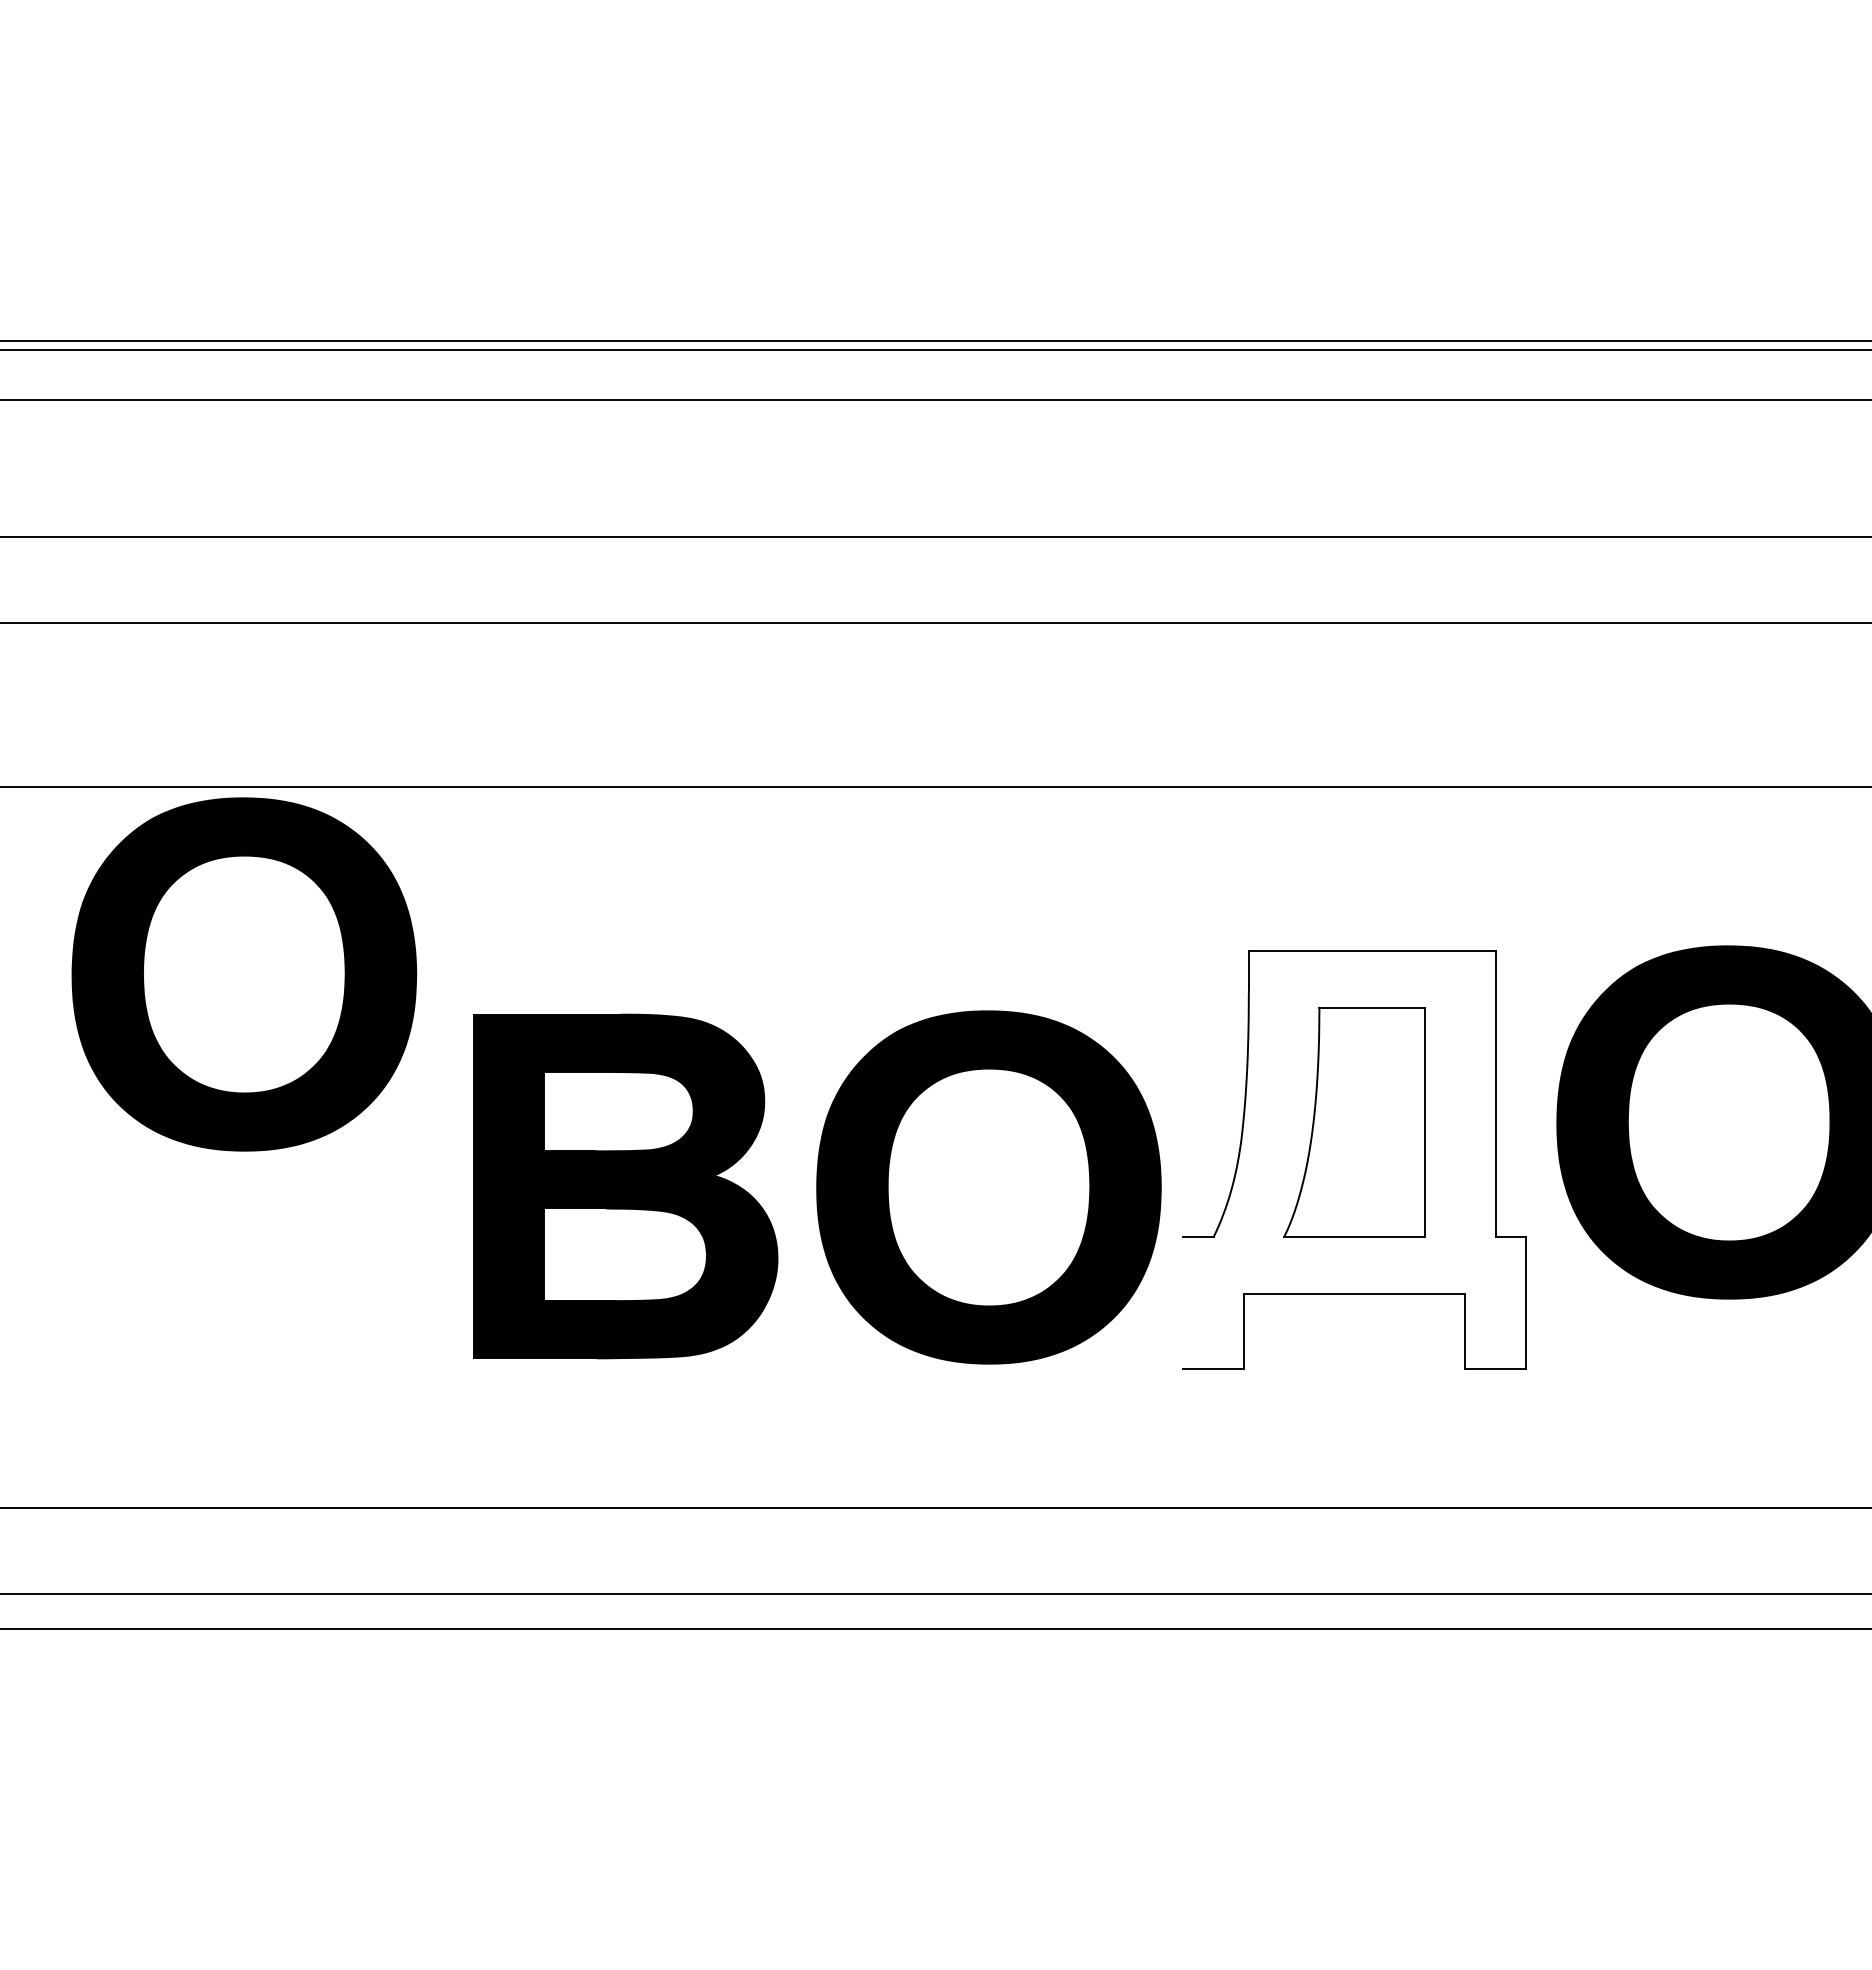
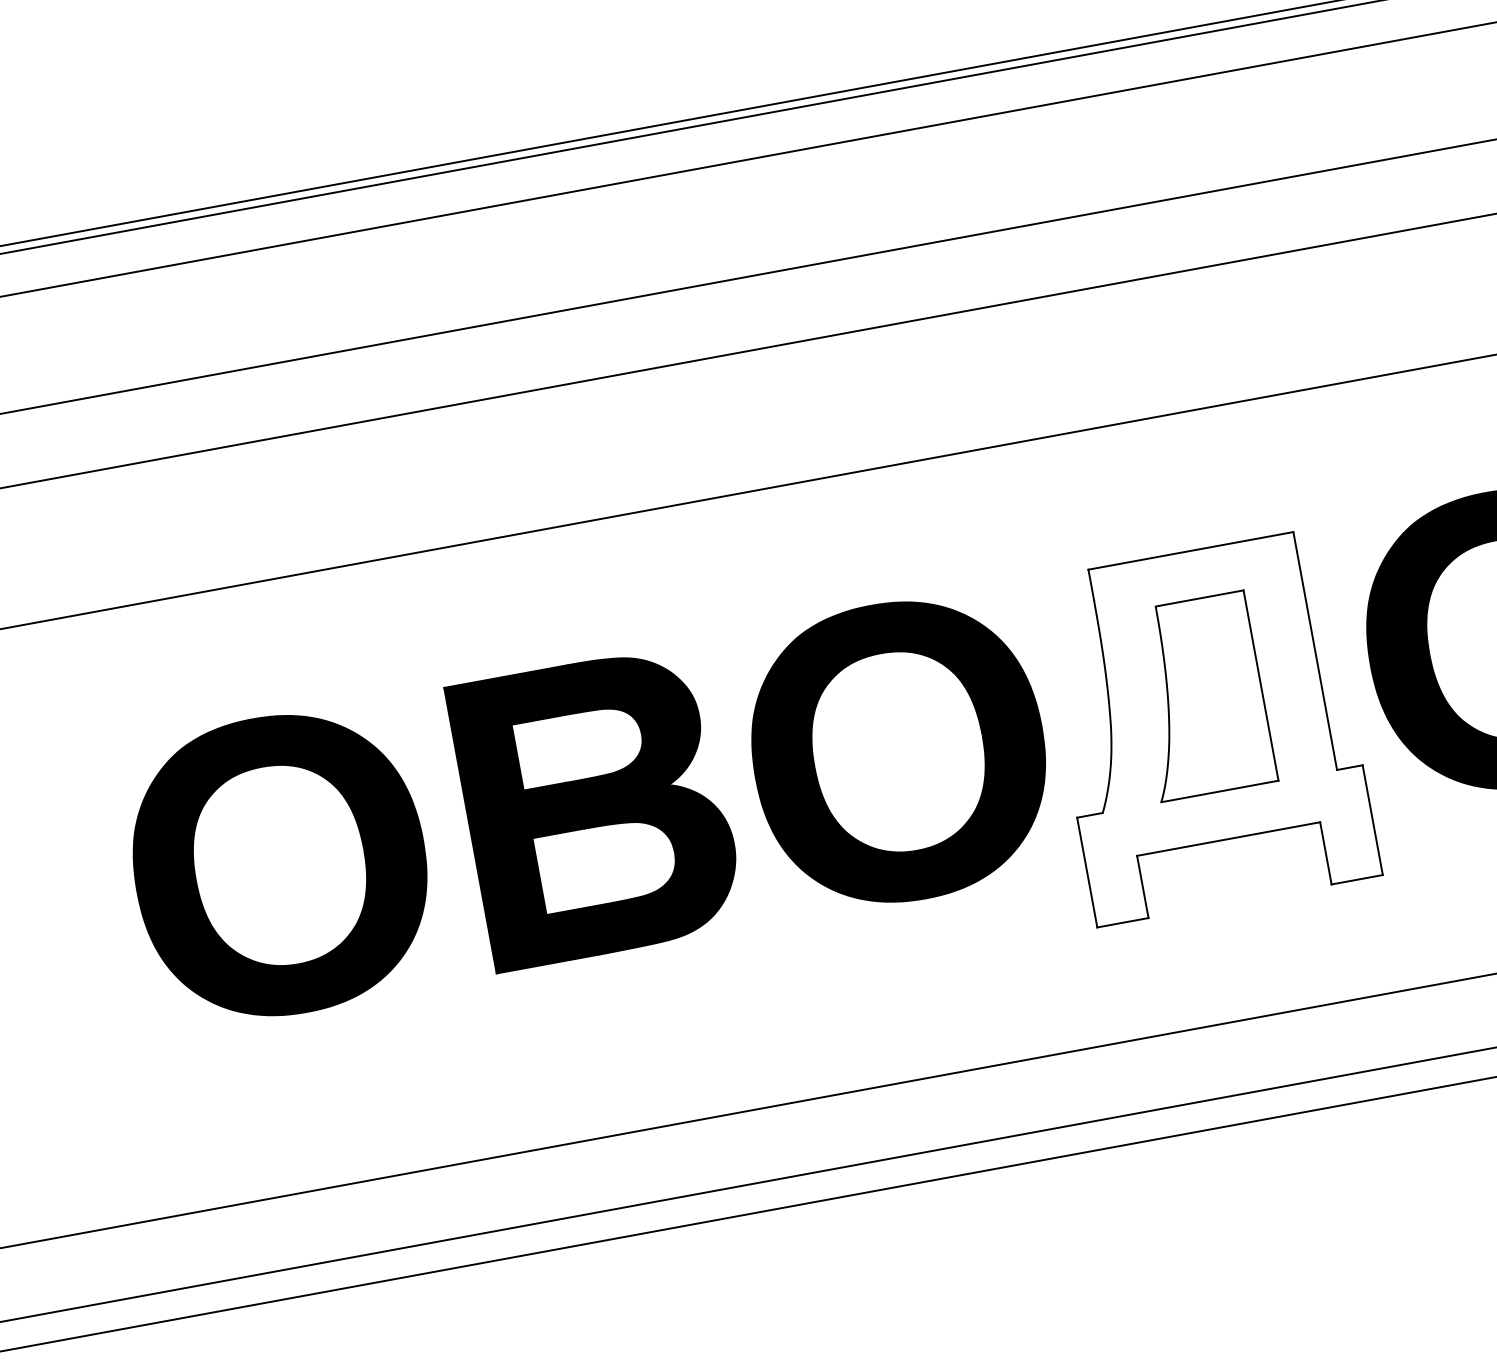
part: (244, 974) -> (280, 865), moved
part: (625, 1186) -> (596, 807), moved
part: (988, 1187) -> (898, 752), moved
line: (1182, 1303) -> (1087, 872), added

